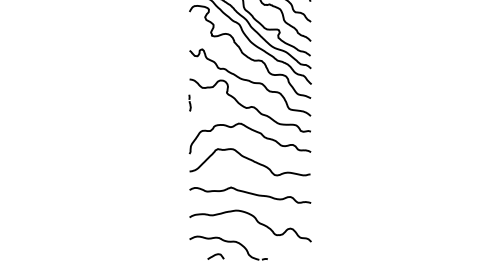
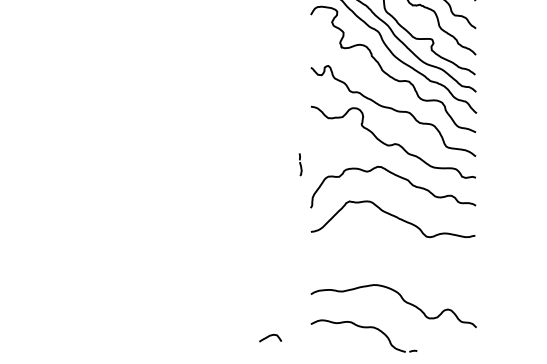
line: (189, 102) -> (299, 163), moved
curve: (250, 194) -> (393, 263), removed
curve: (215, 255) -> (270, 336), moved

